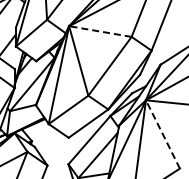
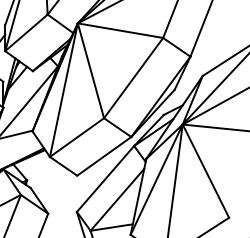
line: (100, 31) -> (120, 30), dashed -> solid
line: (162, 134) -> (205, 171), dashed -> solid

